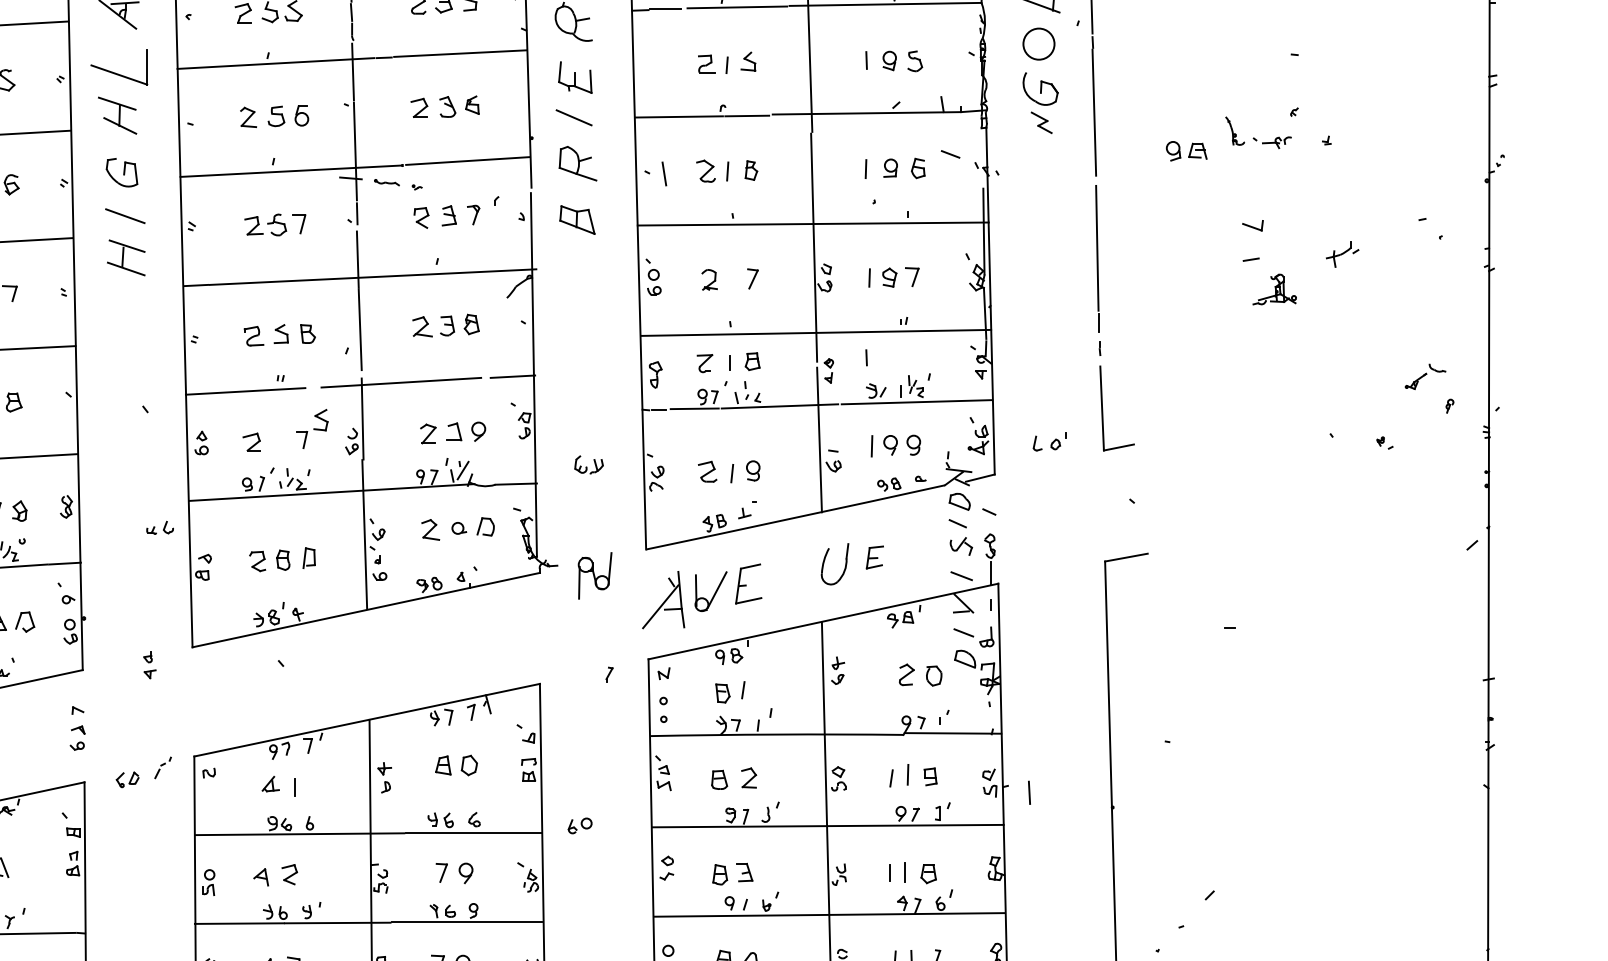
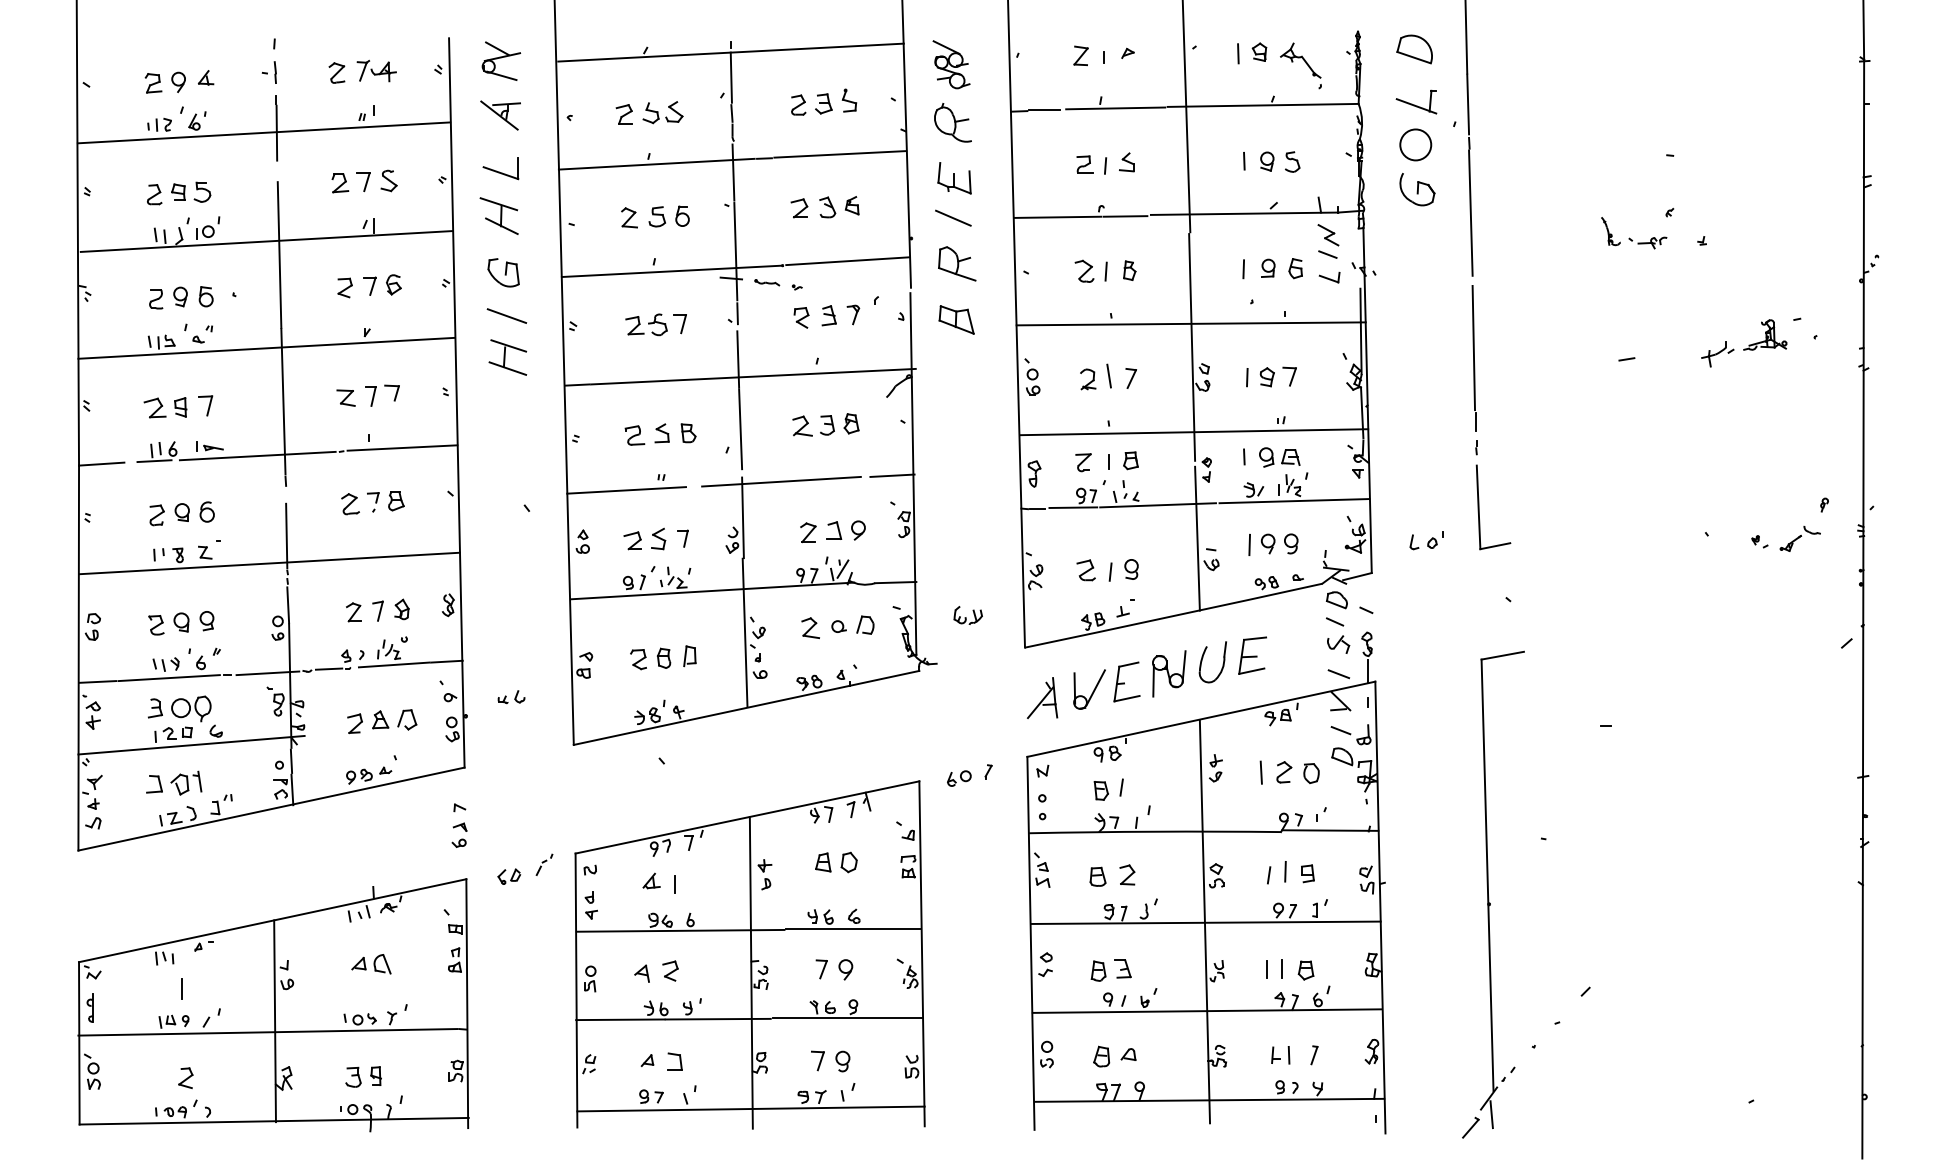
part: (118, 67) -> (500, 168), size x0.62
part: (1041, 123) -> (1328, 235), moved
part: (1186, 151) -> (1279, 457), moved
line: (663, 173) -> (1108, 375), moved
part: (1252, 225) -> (1329, 277), moved
part: (1274, 288) -> (1765, 334), moved
part: (1424, 376) -> (1799, 538), moved
part: (320, 419) -> (658, 538), moved
part: (588, 464) -> (967, 615), moved
part: (160, 528) -> (511, 697), moved
part: (874, 557) -> (1252, 655), size x1.67
part: (595, 575) -> (1169, 673), moved
part: (663, 600) -> (1042, 698), size x0.71
part: (149, 664) -> (590, 905), moved
line: (1028, 792) -> (1260, 772), moved
part: (580, 825) -> (959, 778), moved

